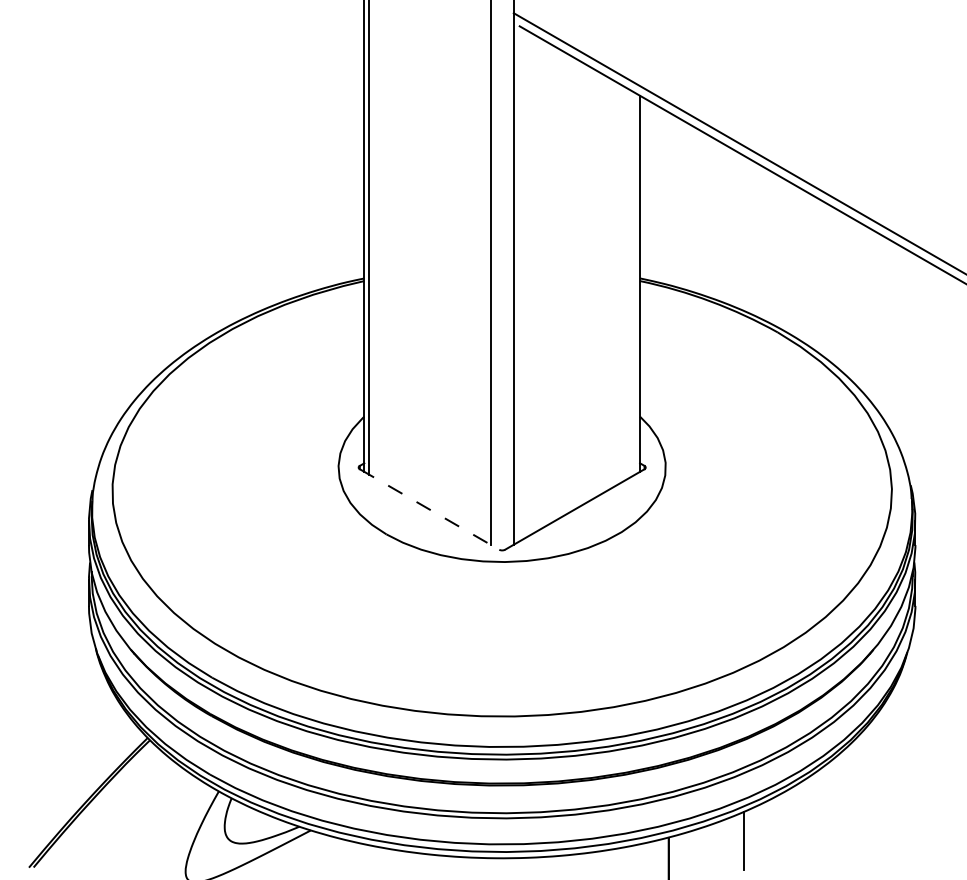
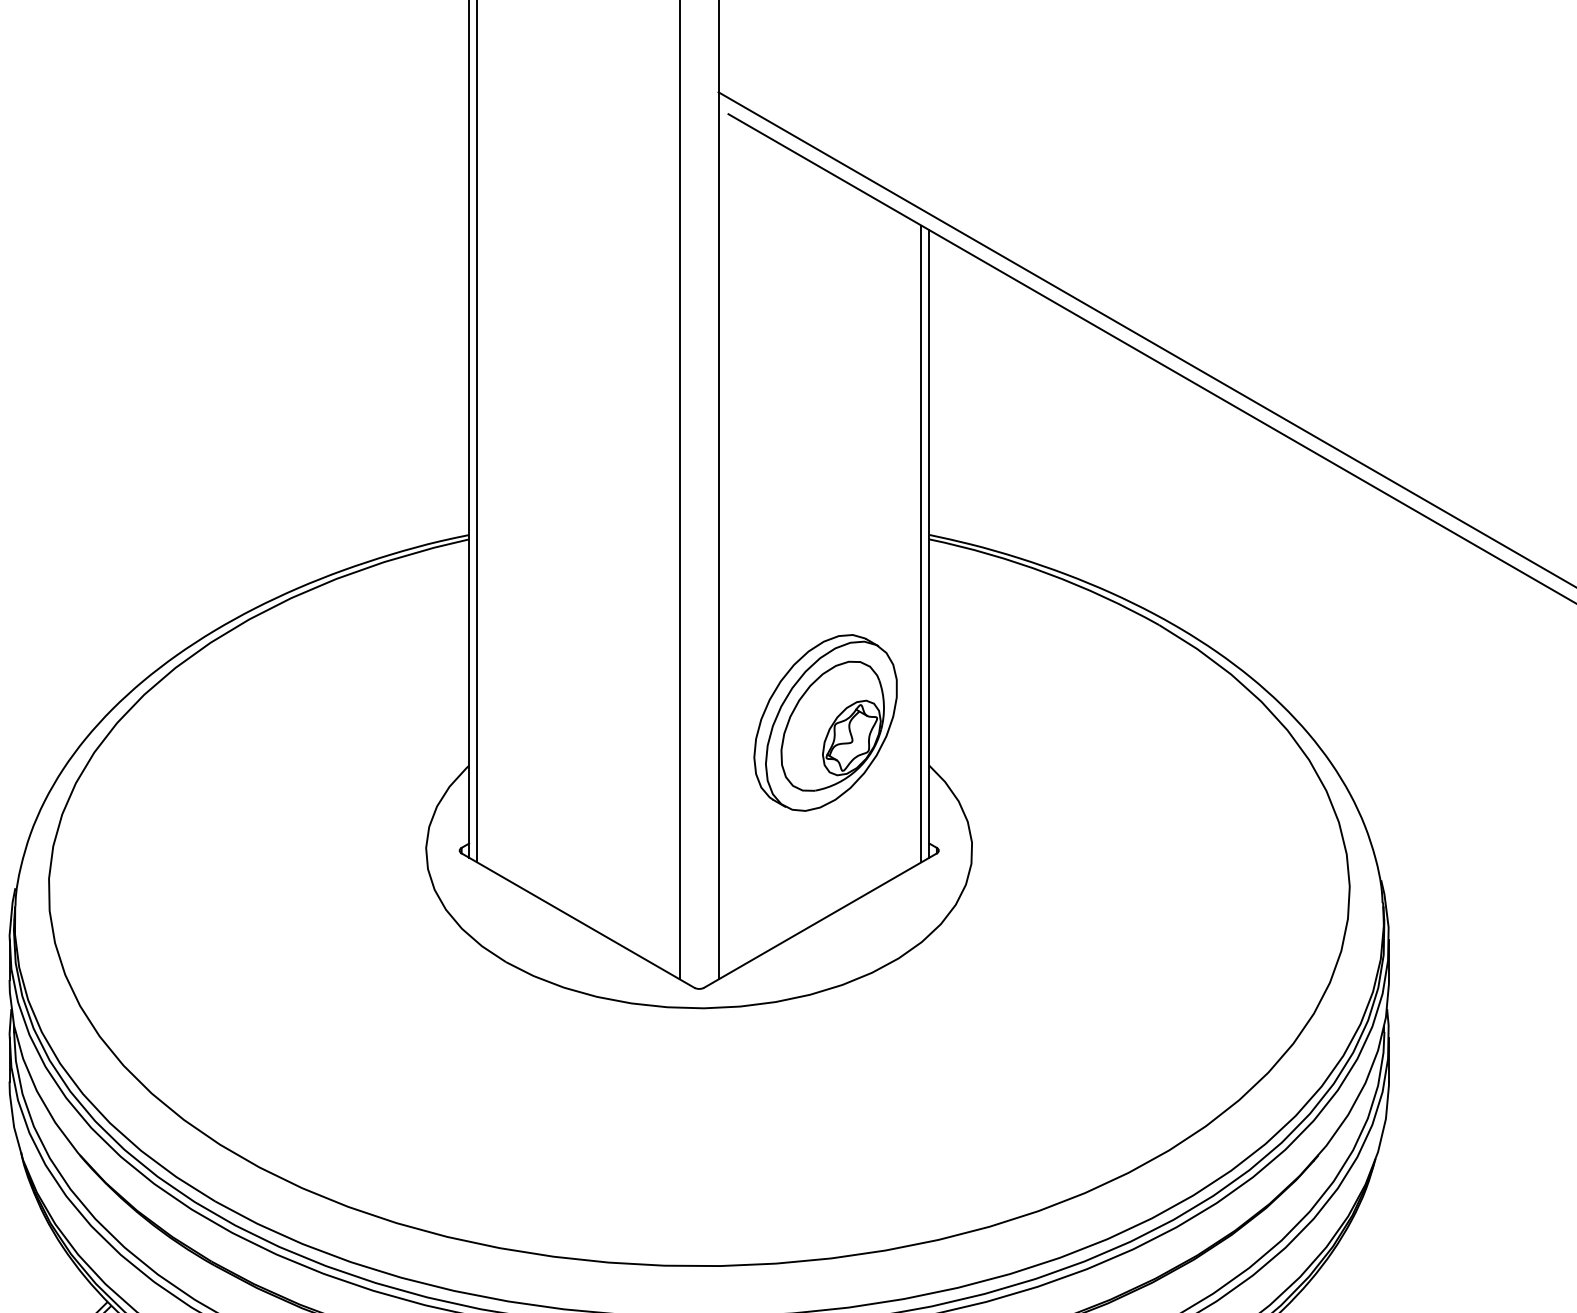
line: (635, 283) -> (921, 543), added
part: (577, 390) -> (824, 722), added
line: (429, 509) -> (577, 920), dashed -> solid

